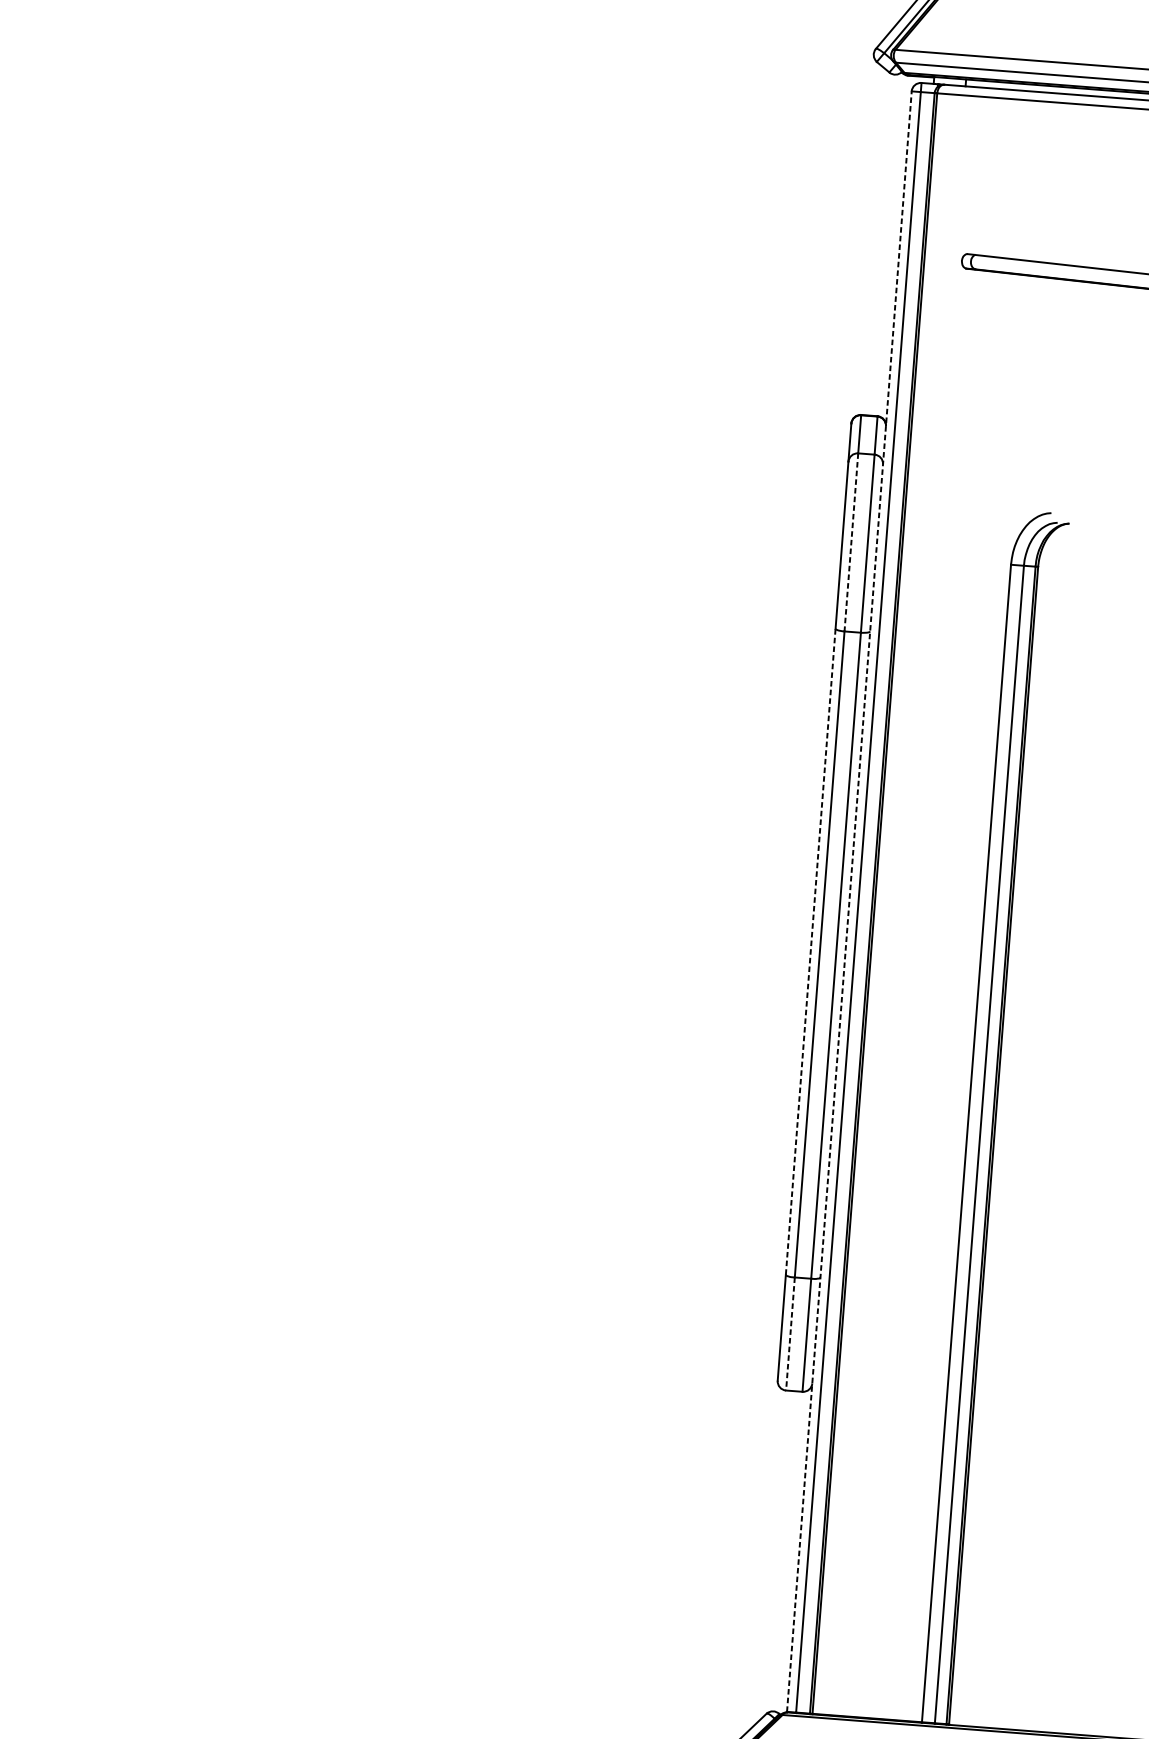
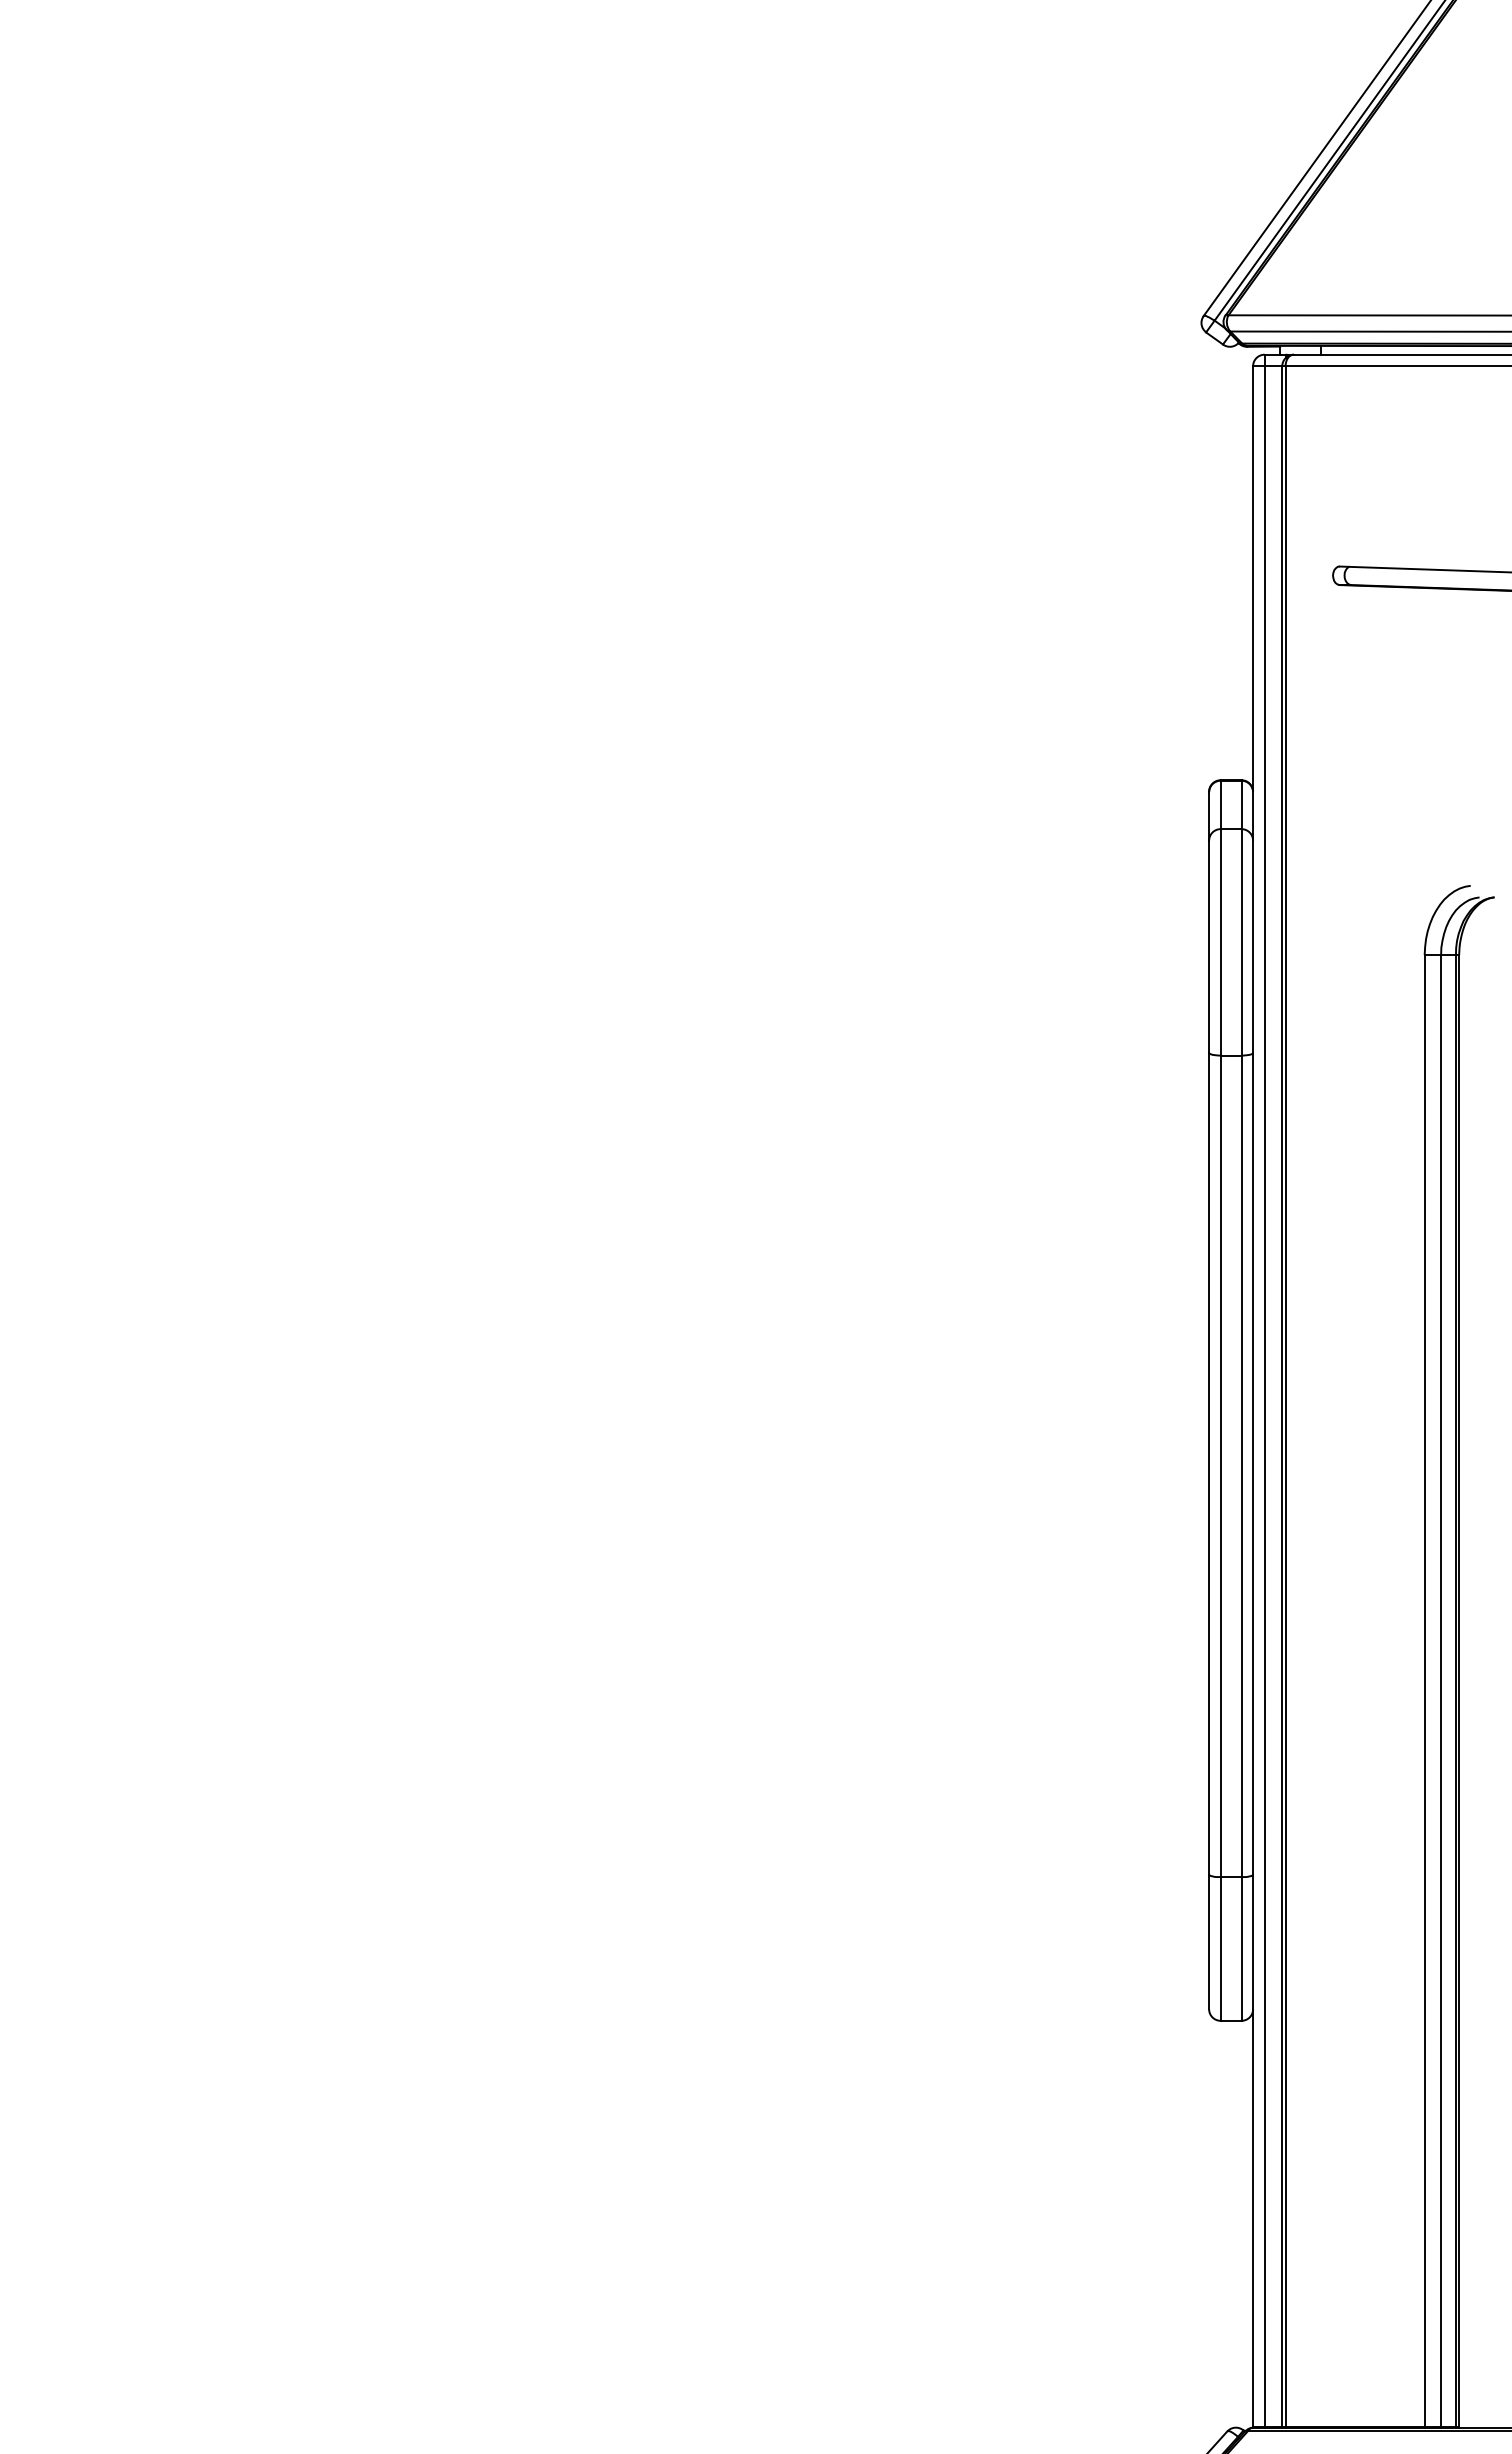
line: (851, 542) -> (1220, 942), dashed -> solid
line: (849, 901) -> (1253, 1396), dashed -> solid
line: (811, 951) -> (1209, 1463), dashed -> solid
line: (790, 1333) -> (1220, 1948), dashed -> solid

